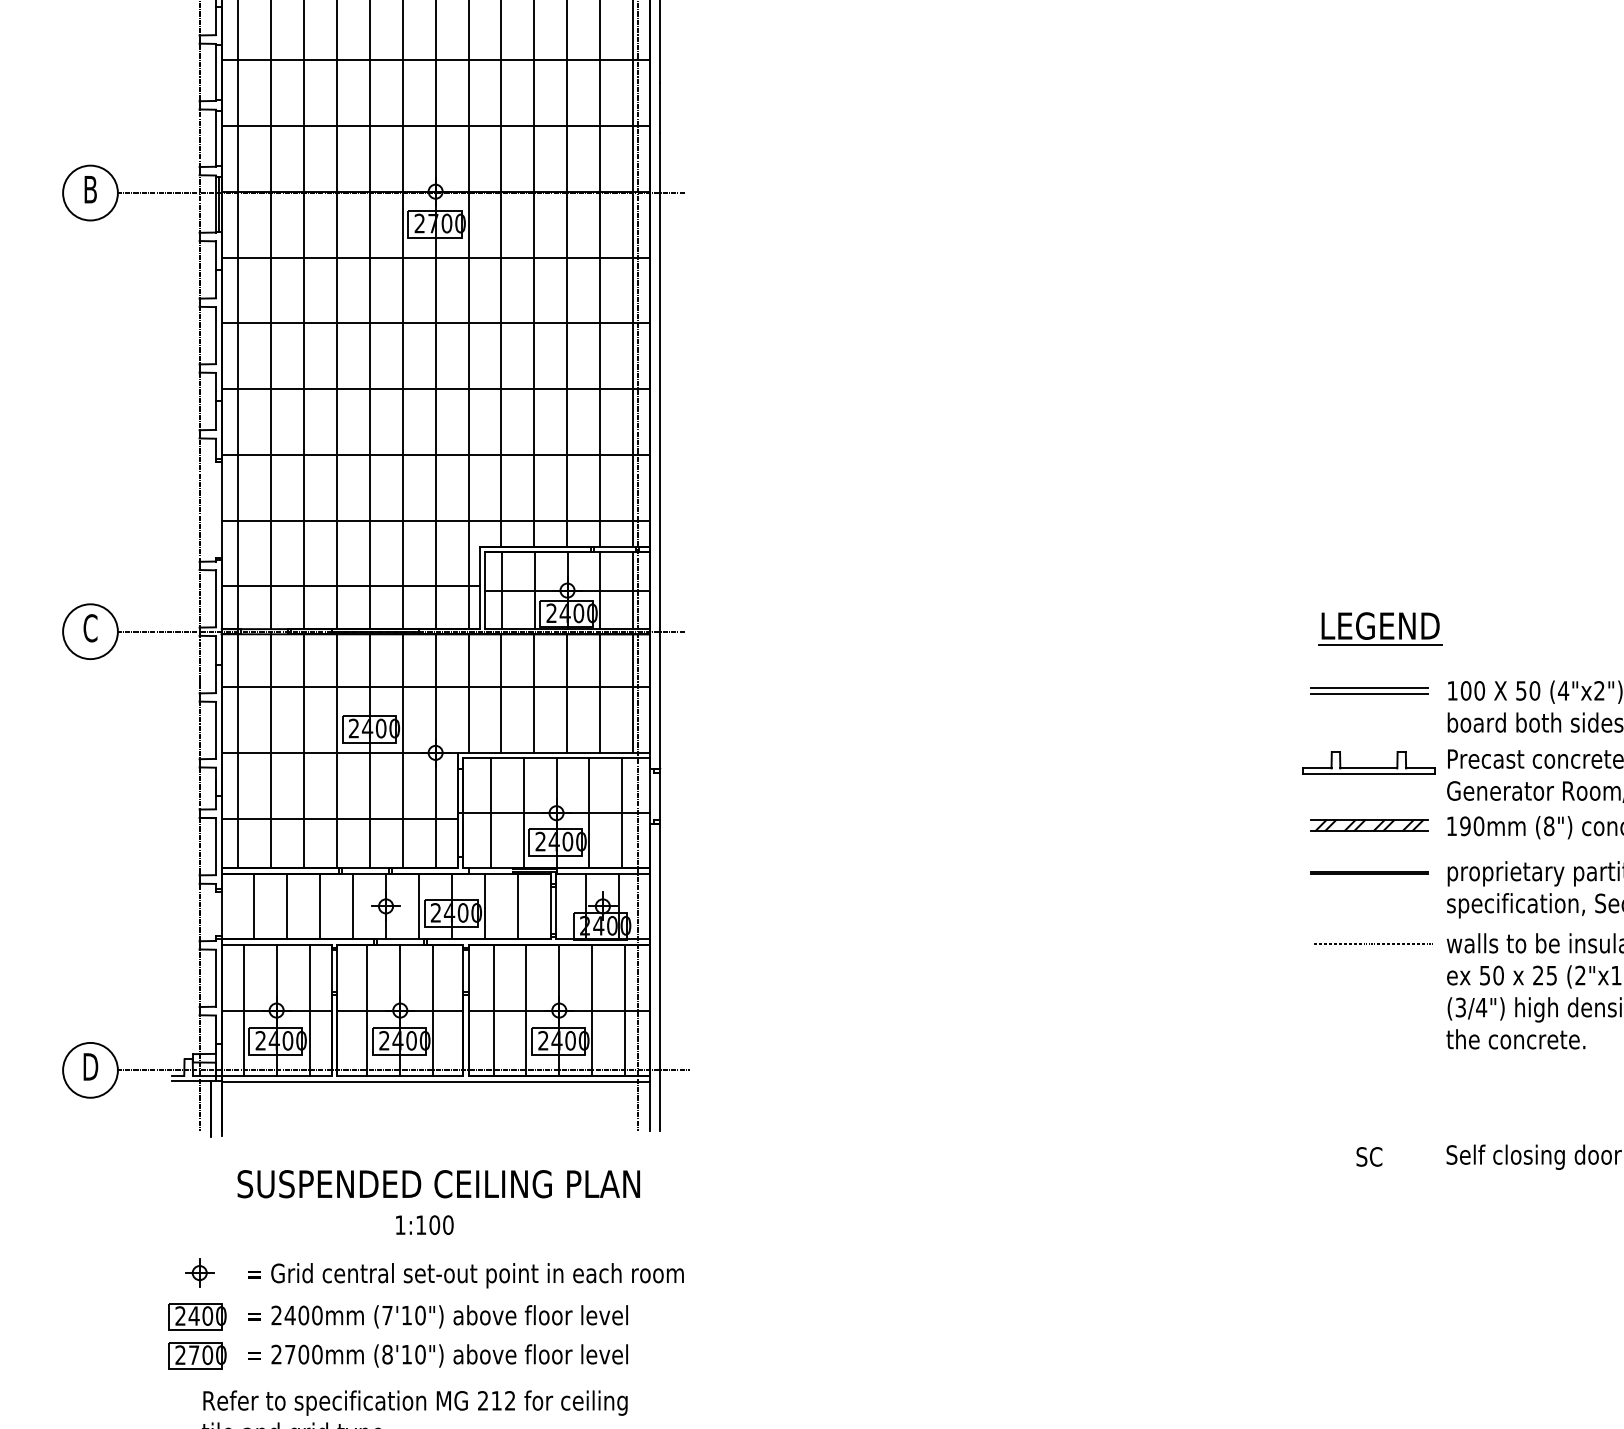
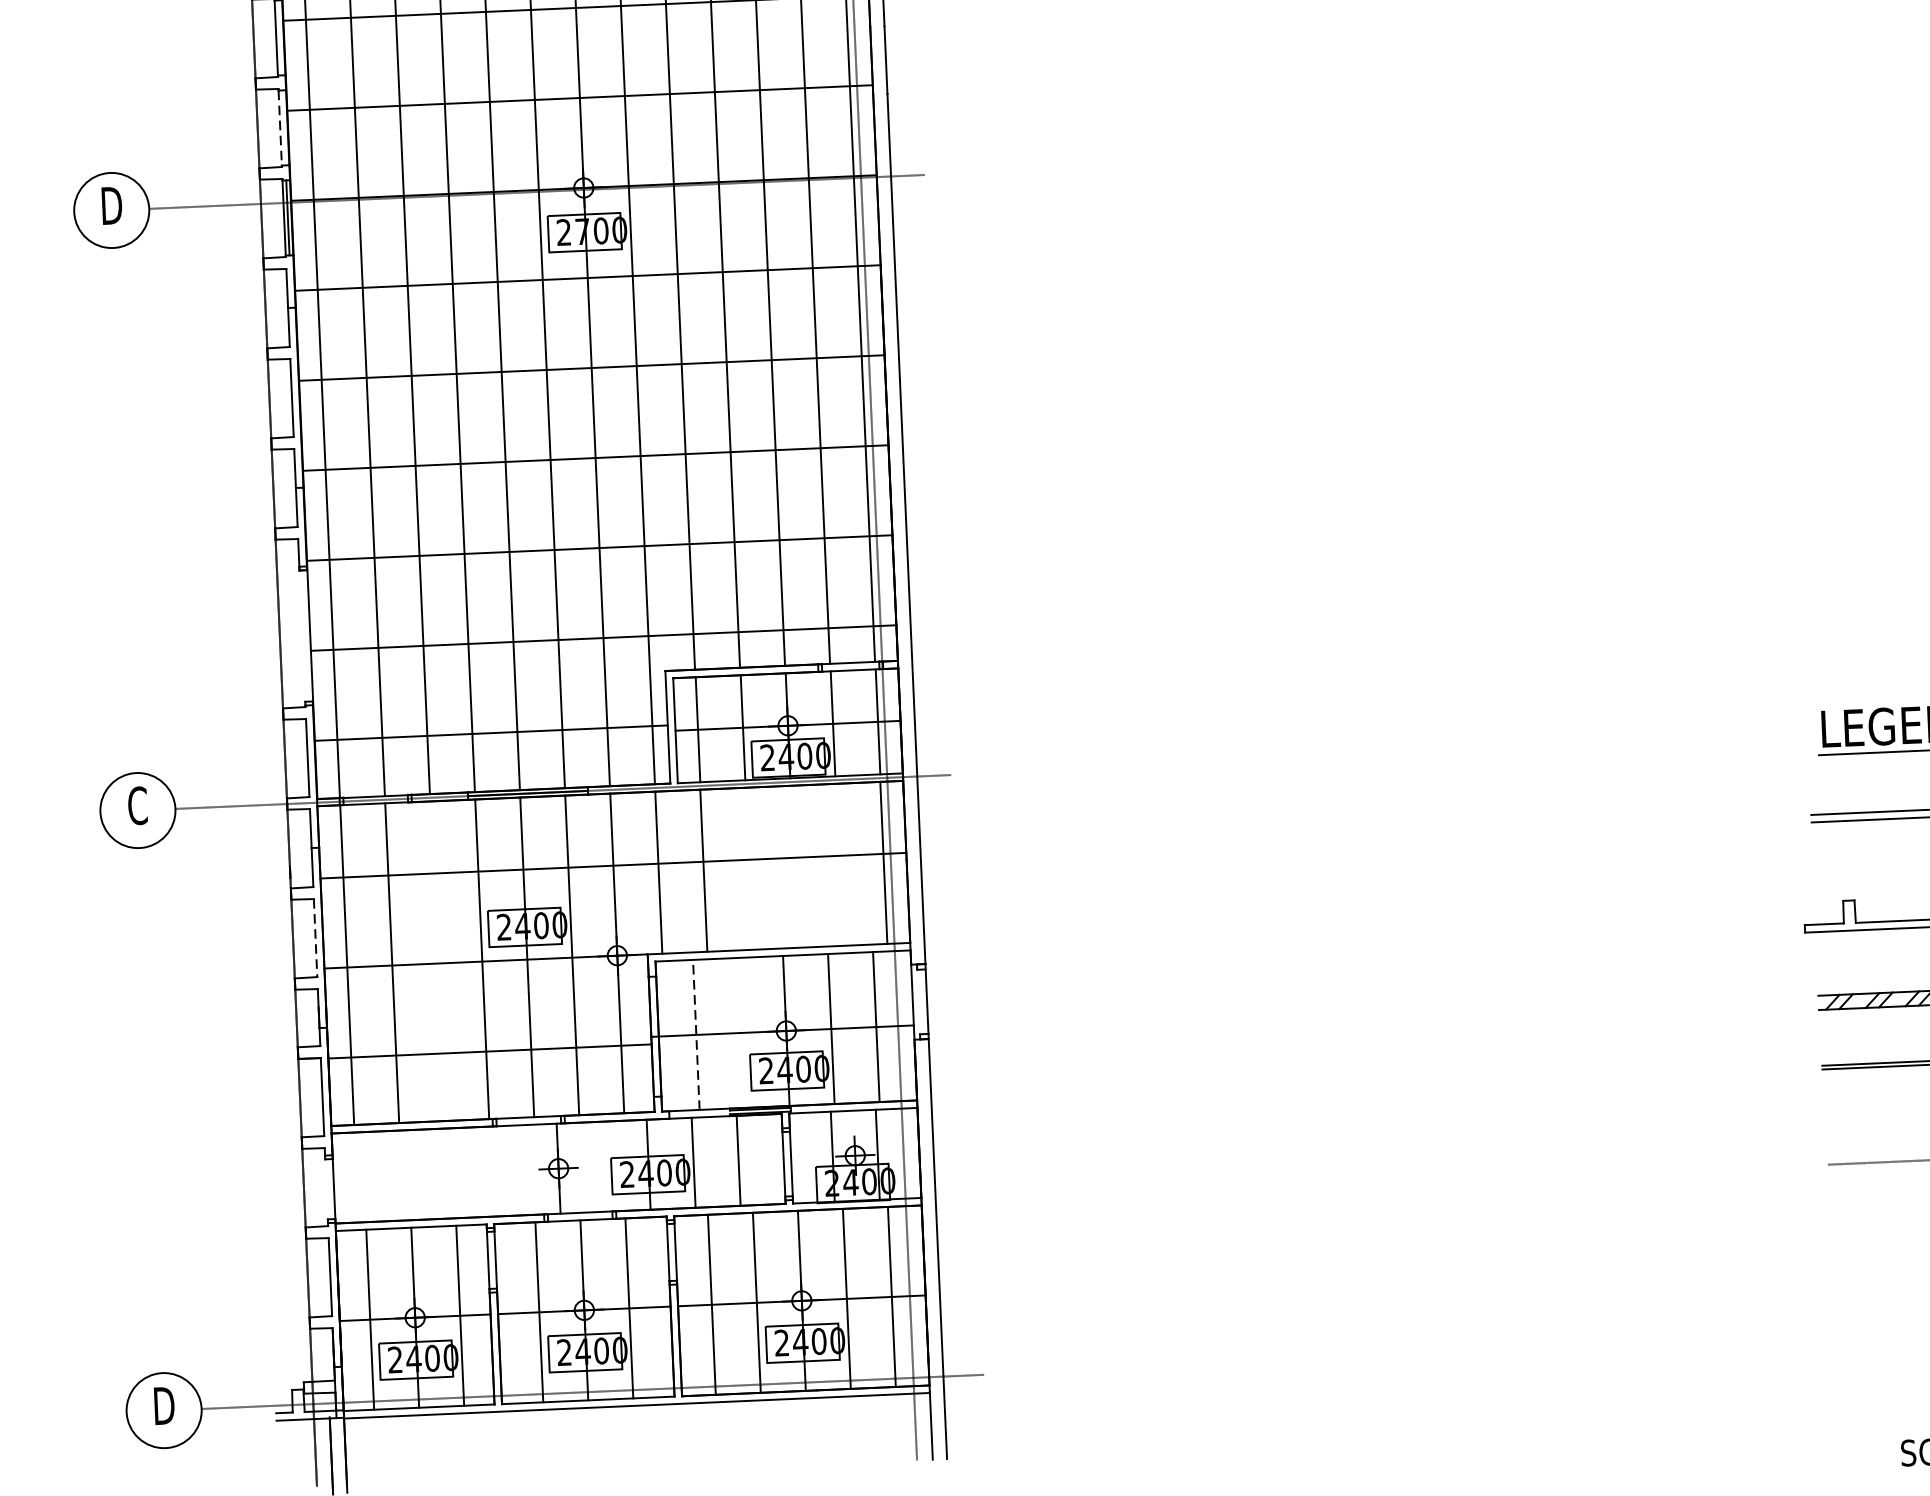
line: (216, 138) -> (280, 128), solid -> dashed
text: (90, 189) -> (111, 205), B -> D
line: (534, 693) -> (749, 868), removed
line: (567, 693) -> (794, 866), removed
line: (600, 693) -> (839, 864), removed
line: (216, 730) -> (316, 938), solid -> dashed
line: (304, 751) -> (437, 961), removed
line: (490, 813) -> (695, 1035), solid -> dashed
line: (523, 813) -> (741, 1033), removed
line: (254, 906) -> (378, 1176), removed
line: (287, 906) -> (423, 1174), removed
line: (320, 906) -> (468, 1172), removed
line: (353, 906) -> (514, 1170), removed
line: (418, 906) -> (603, 1166), removed

